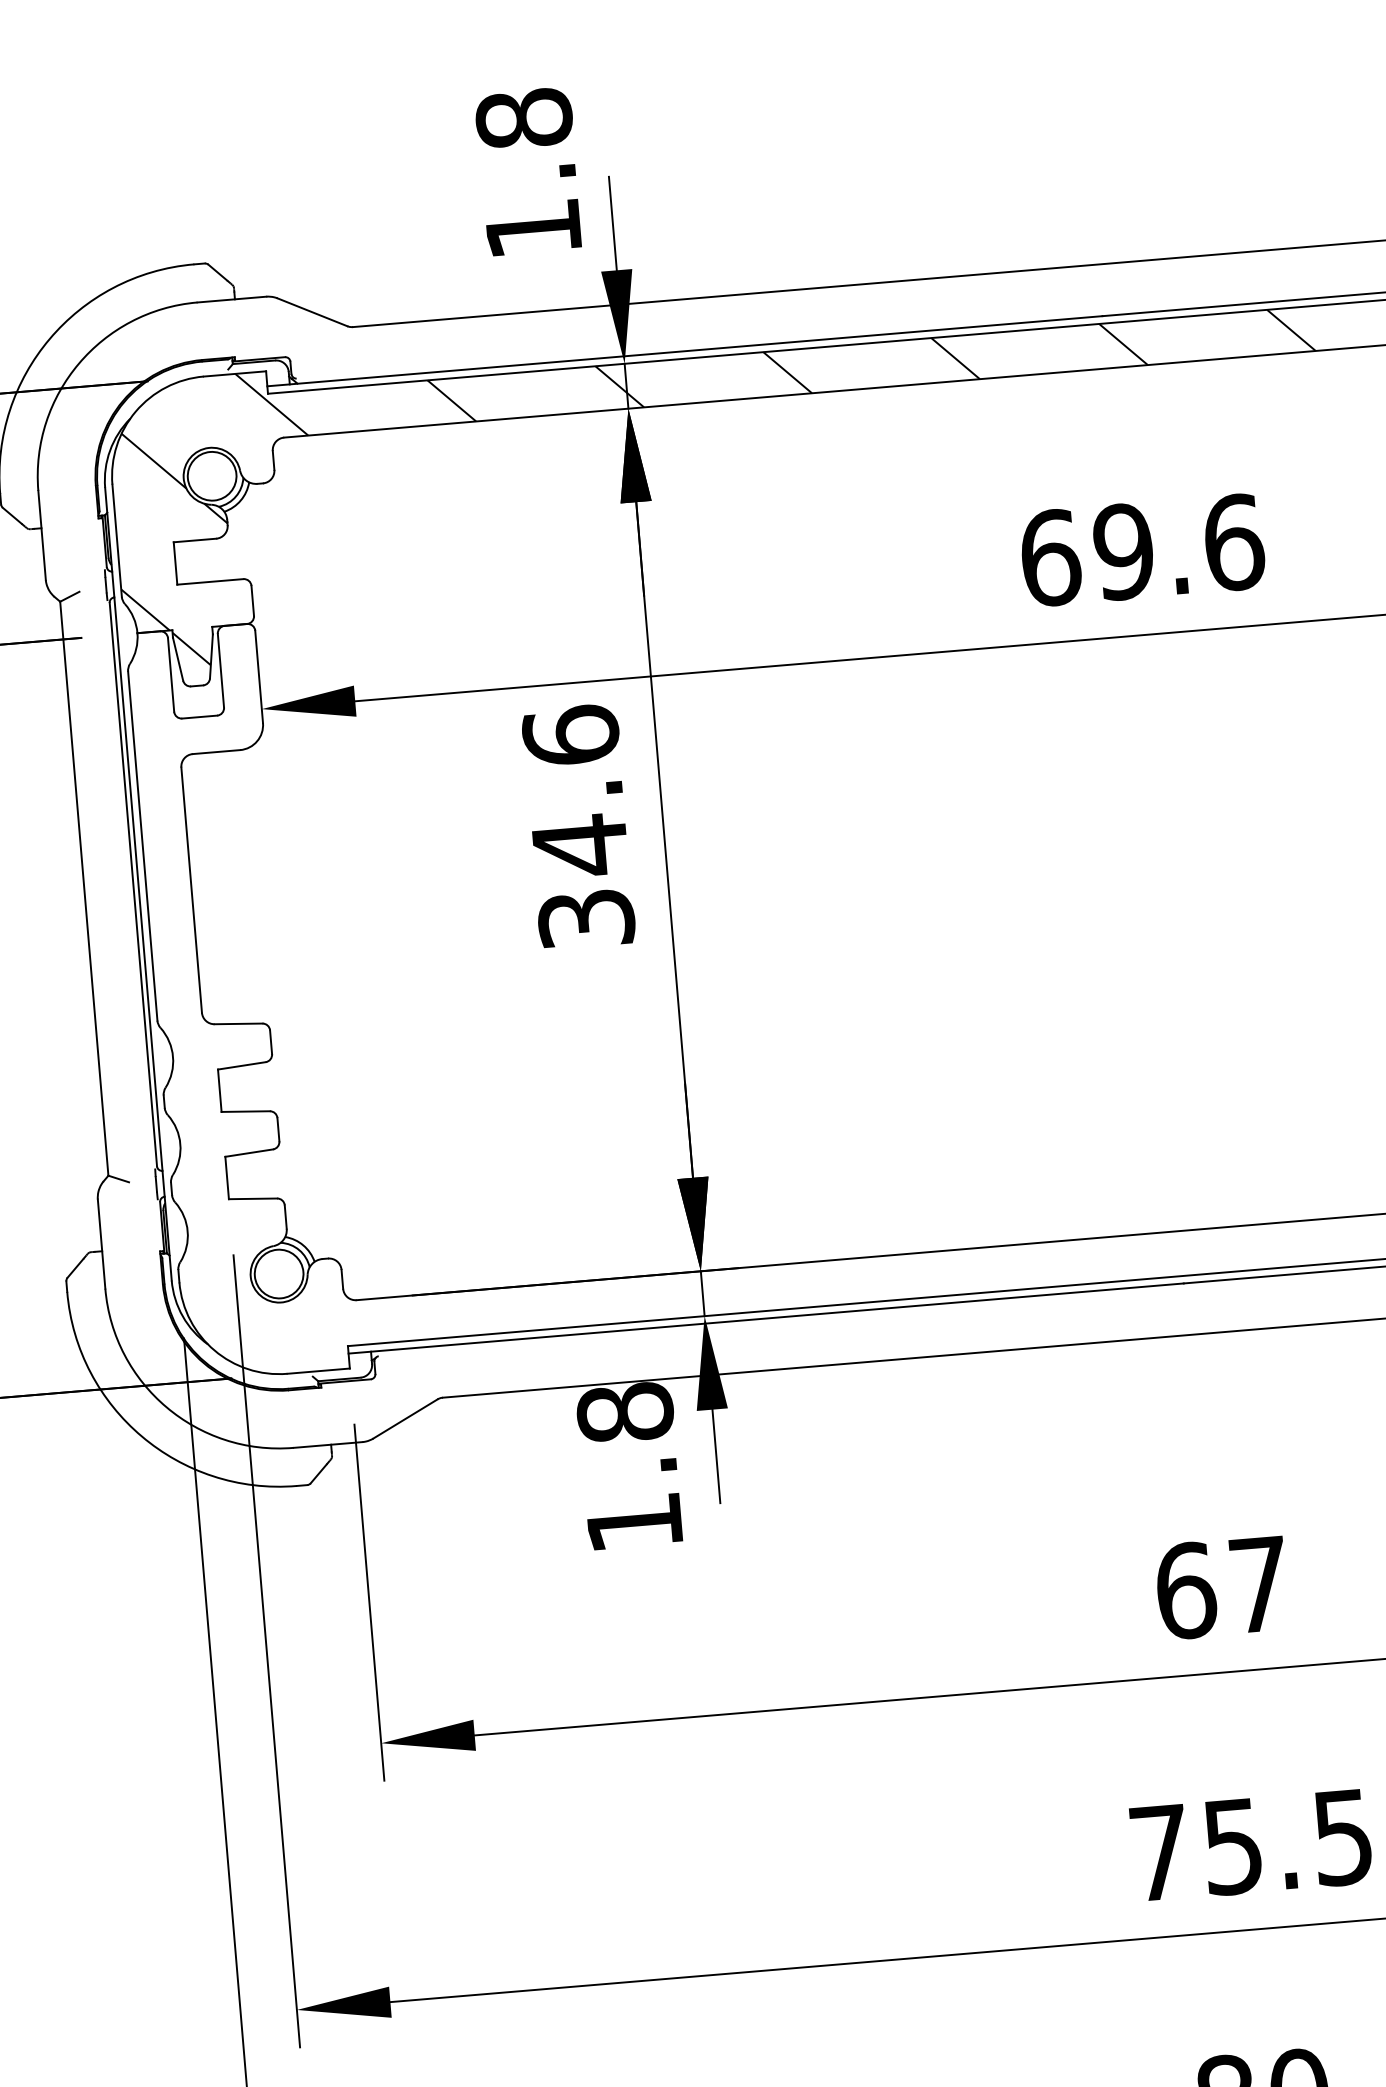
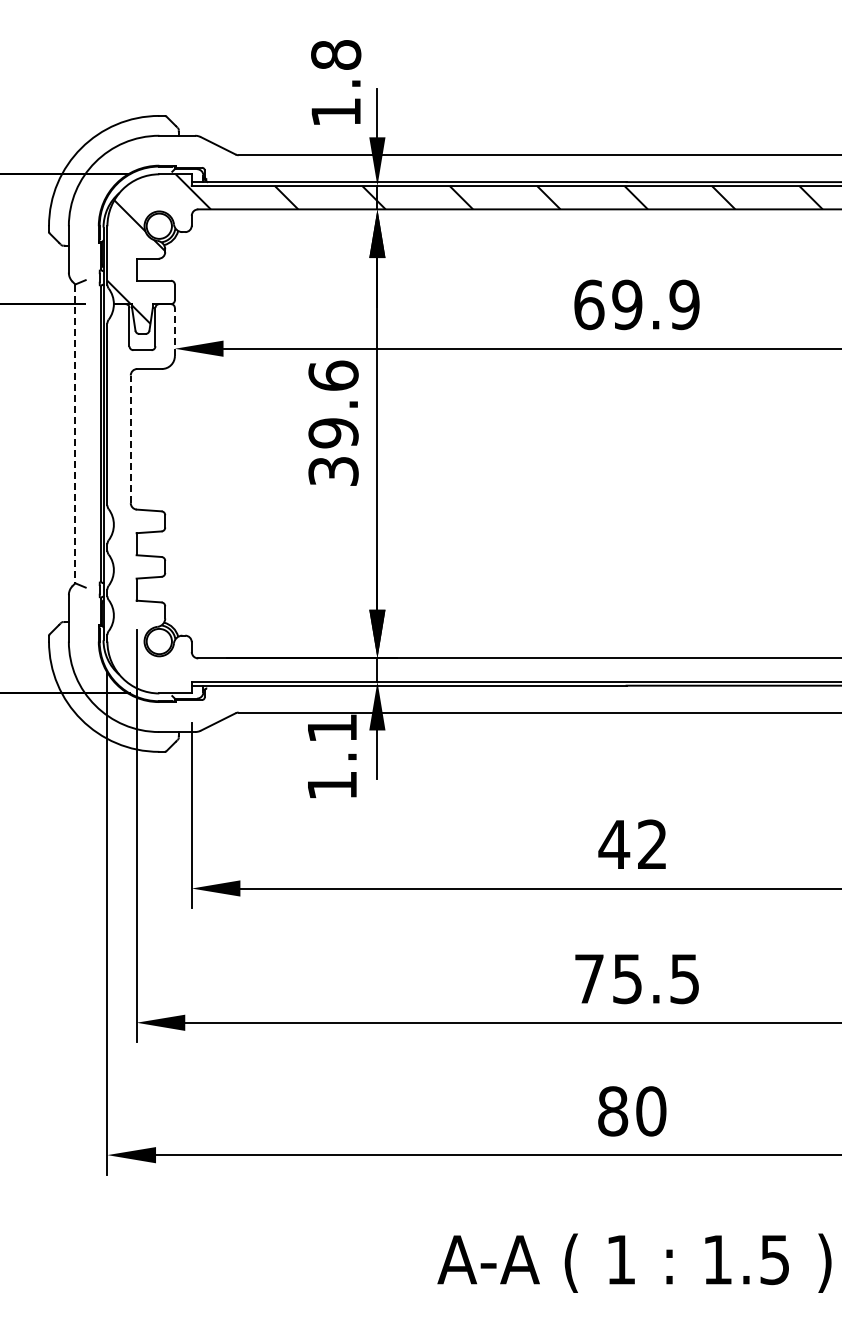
text: (1233, 541) -> (684, 304), 69.6 -> 69.9
line: (258, 676) -> (174, 331), solid -> dashed
text: (580, 846) -> (333, 433), 34.6 -> 39.6
line: (84, 889) -> (75, 434), solid -> dashed
line: (191, 890) -> (130, 439), solid -> dashed
text: (625, 1413) -> (332, 728), 1.8 -> 1.1
text: (1220, 1587) -> (632, 844), 67 -> 42

